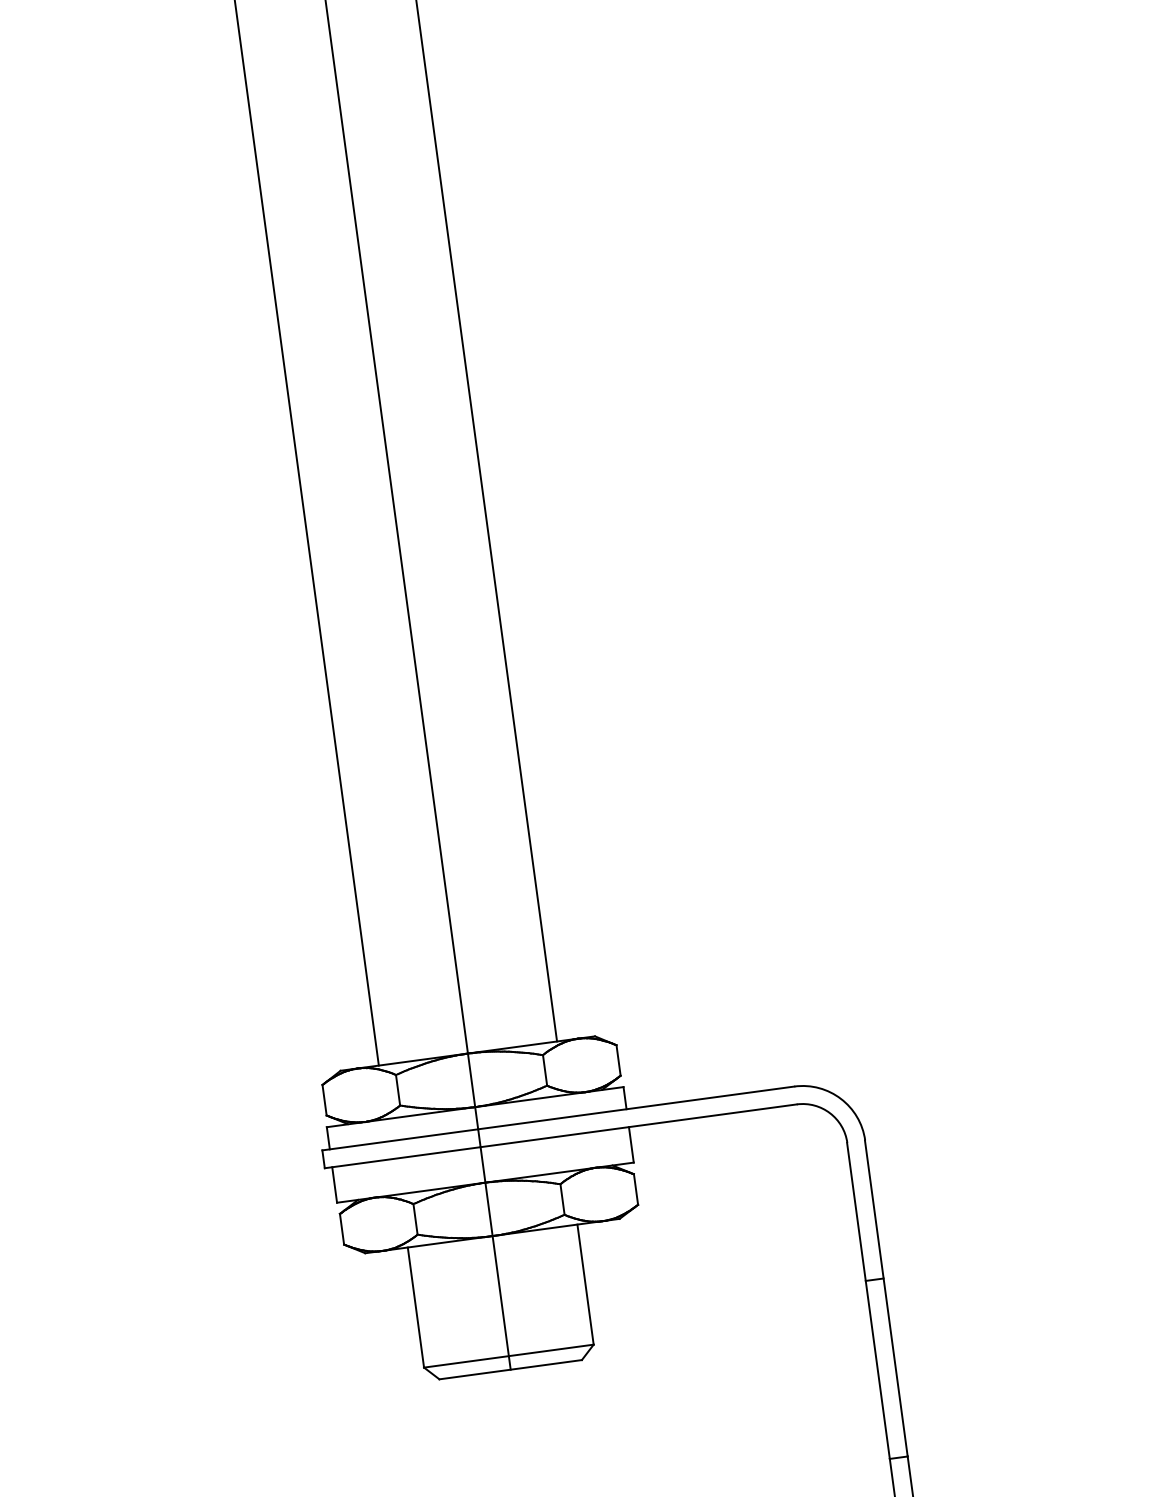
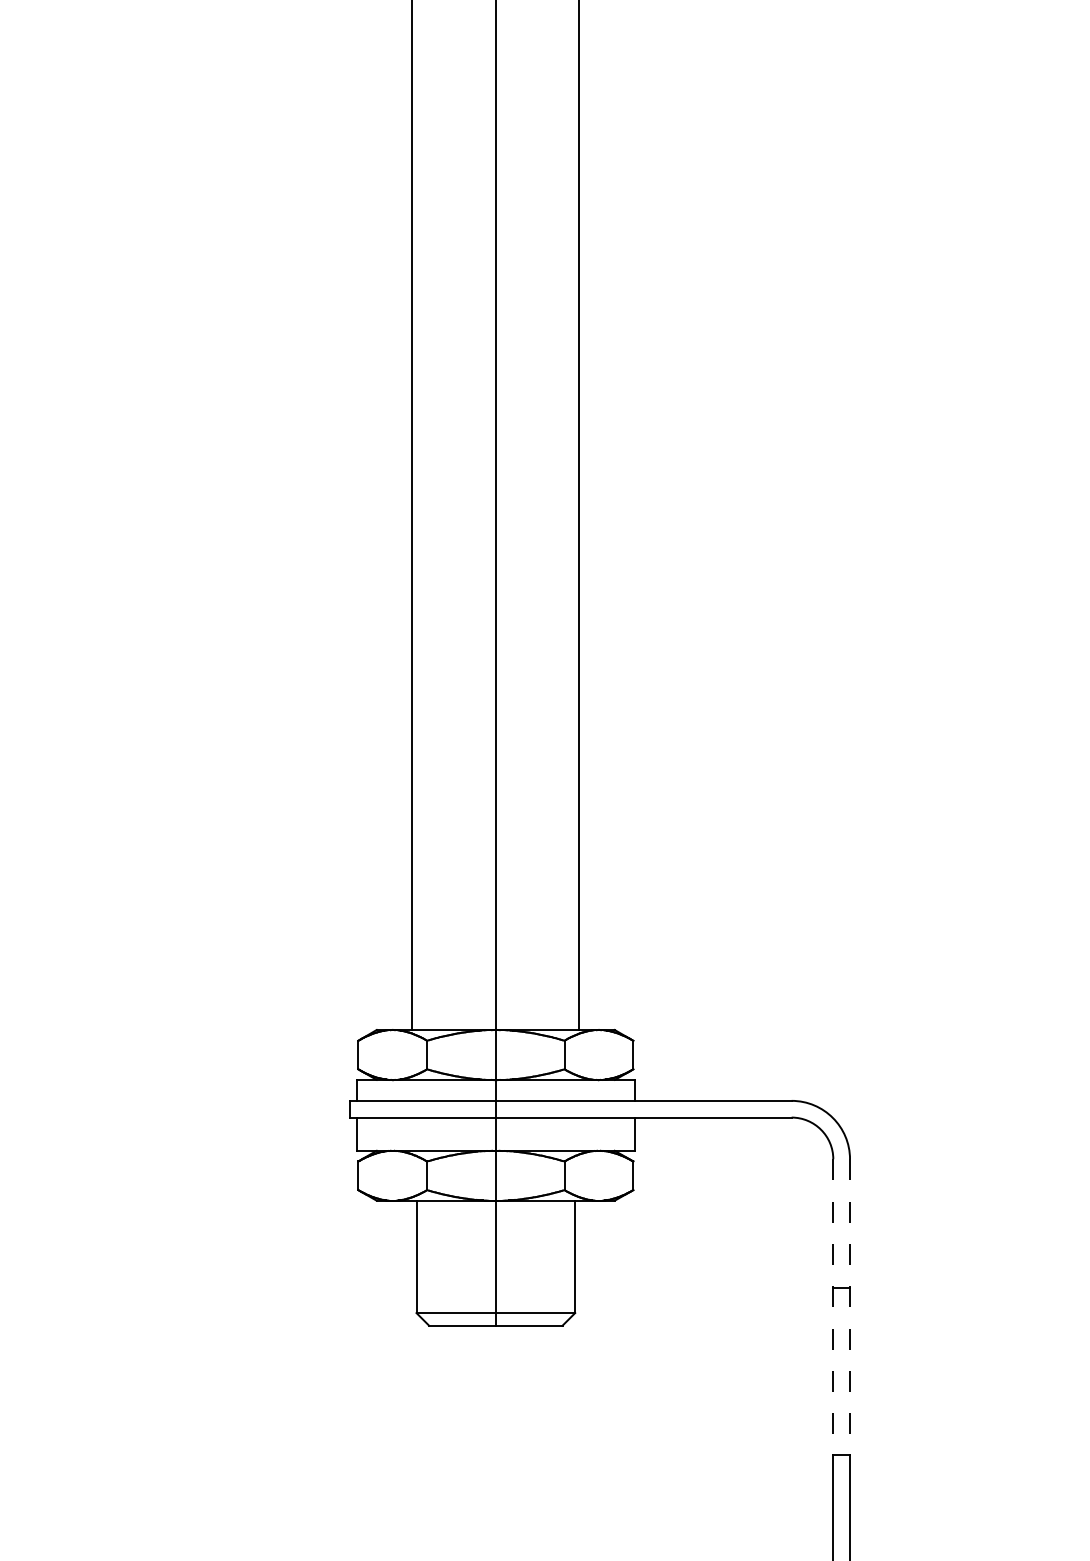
line: (886, 1299) -> (849, 1307), solid -> dashed
line: (868, 1301) -> (833, 1307), solid -> dashed

